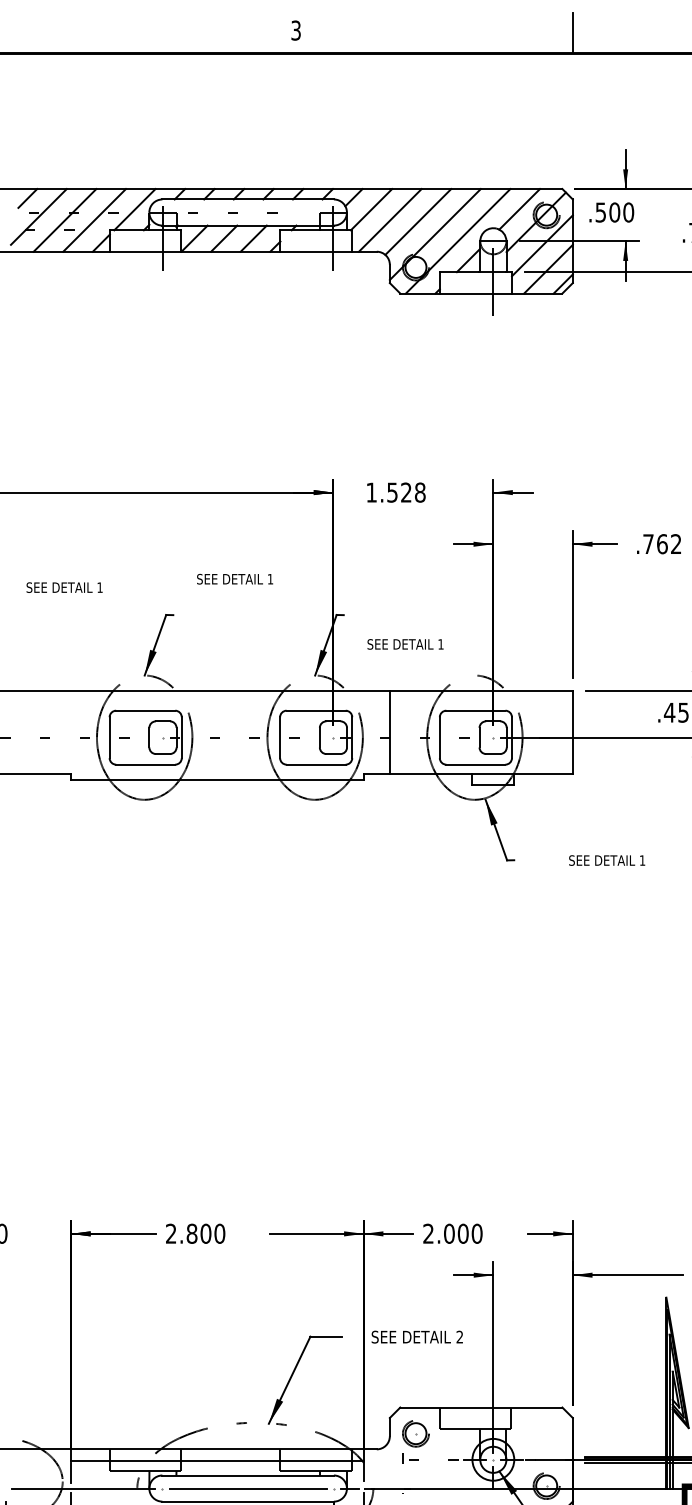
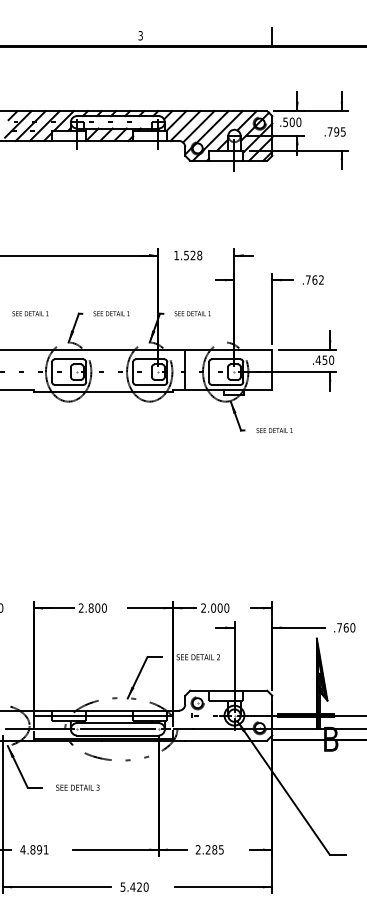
text: (234, 578) -> (111, 313), moved
text: (64, 587) -> (30, 313), moved
text: (405, 643) -> (192, 313), moved
text: (606, 860) -> (274, 430), moved

